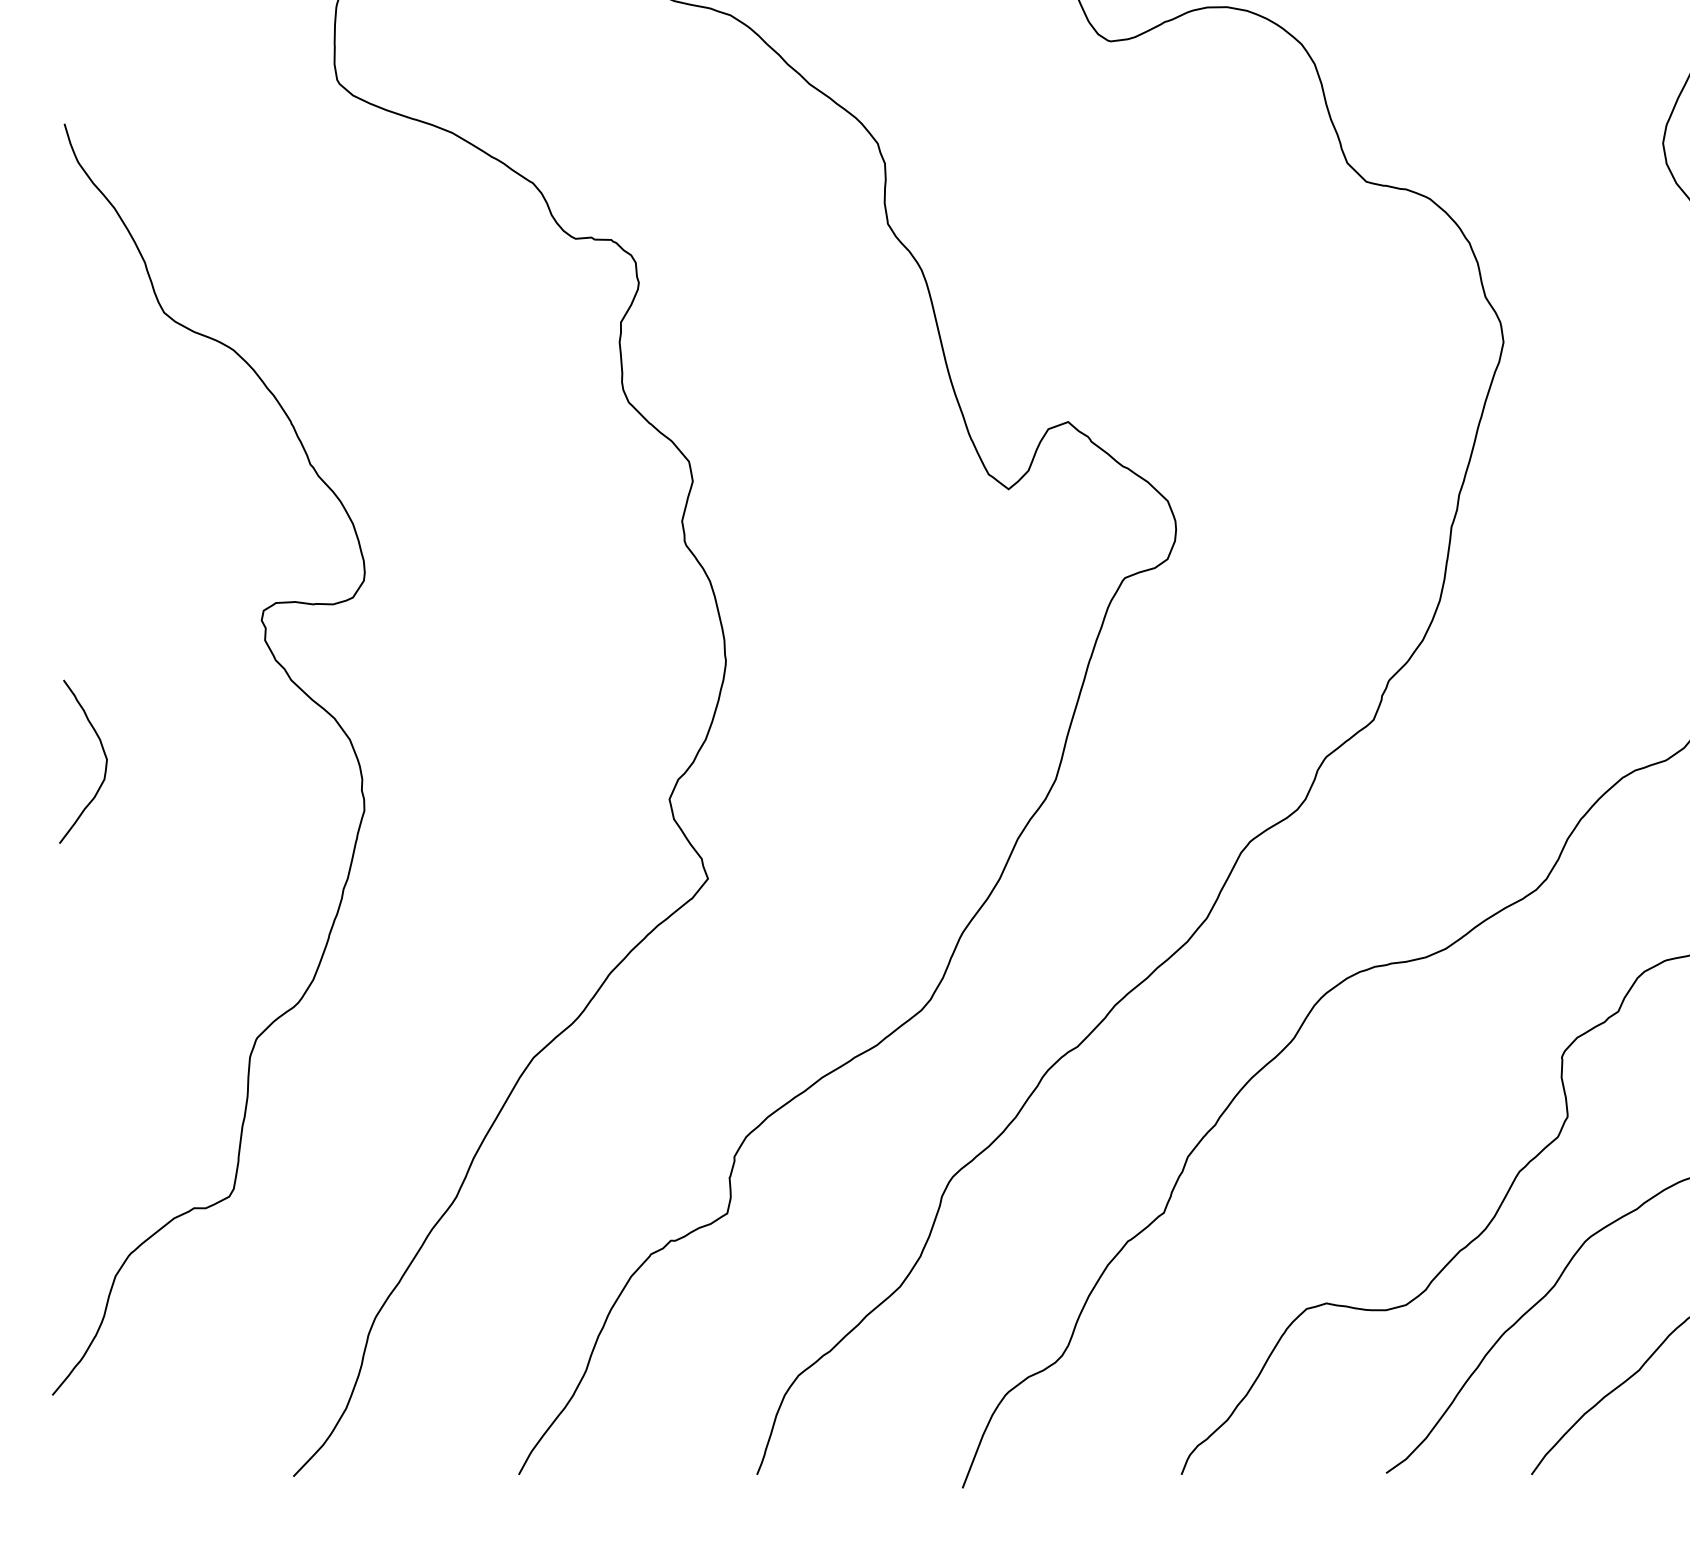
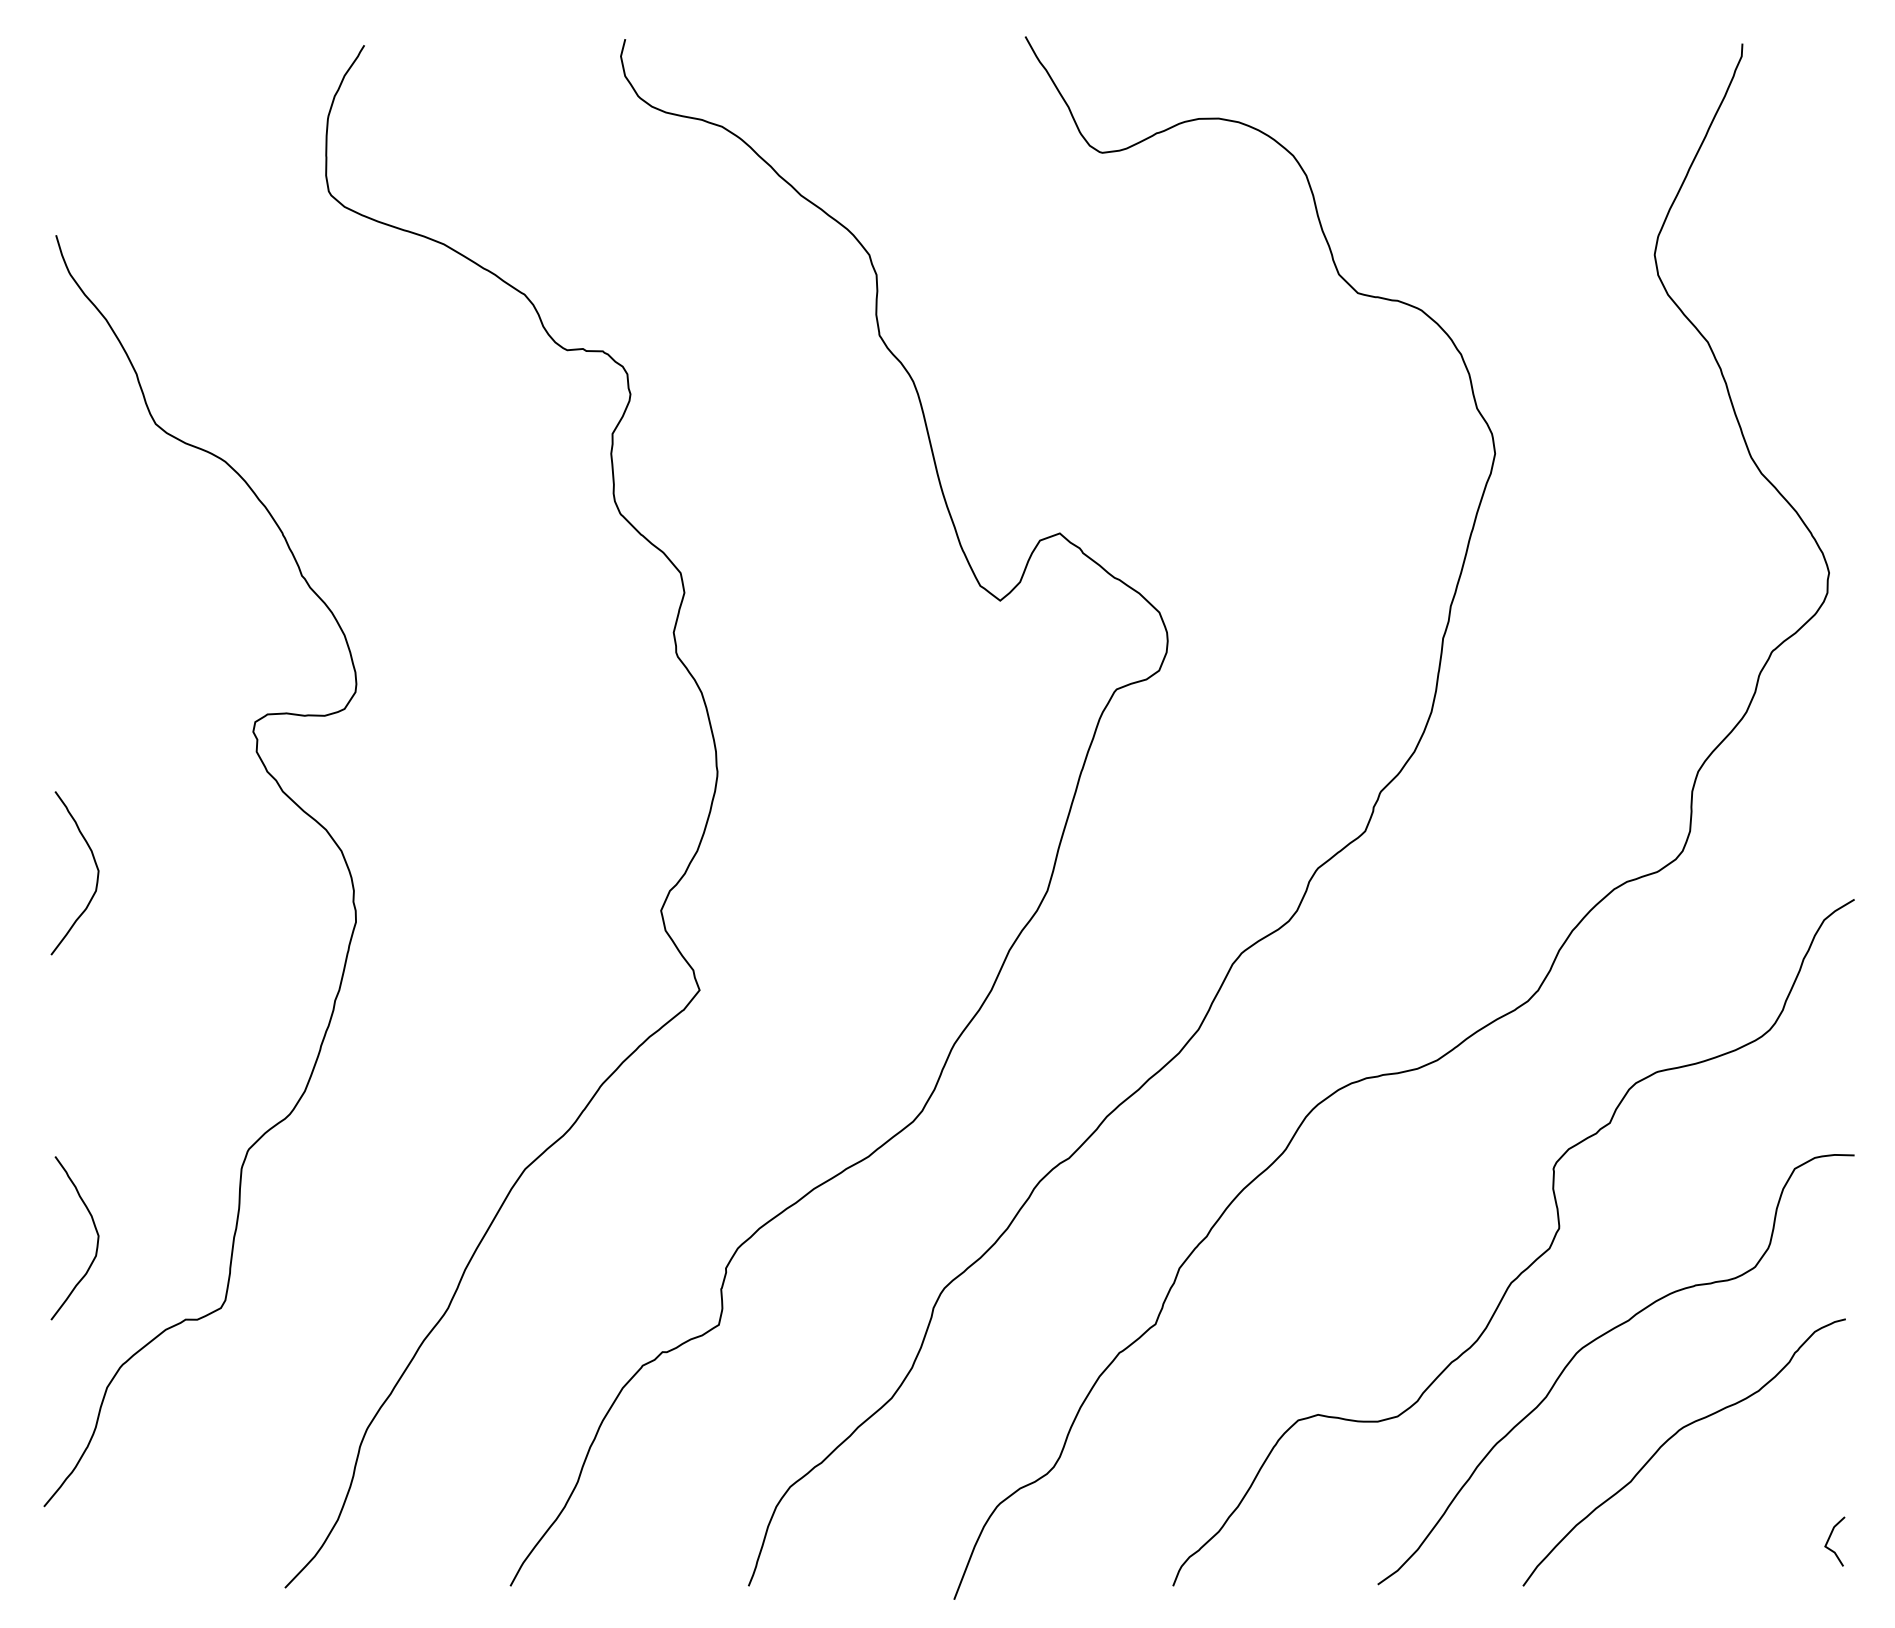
curve: (103, 1119) -> (95, 1230), added

